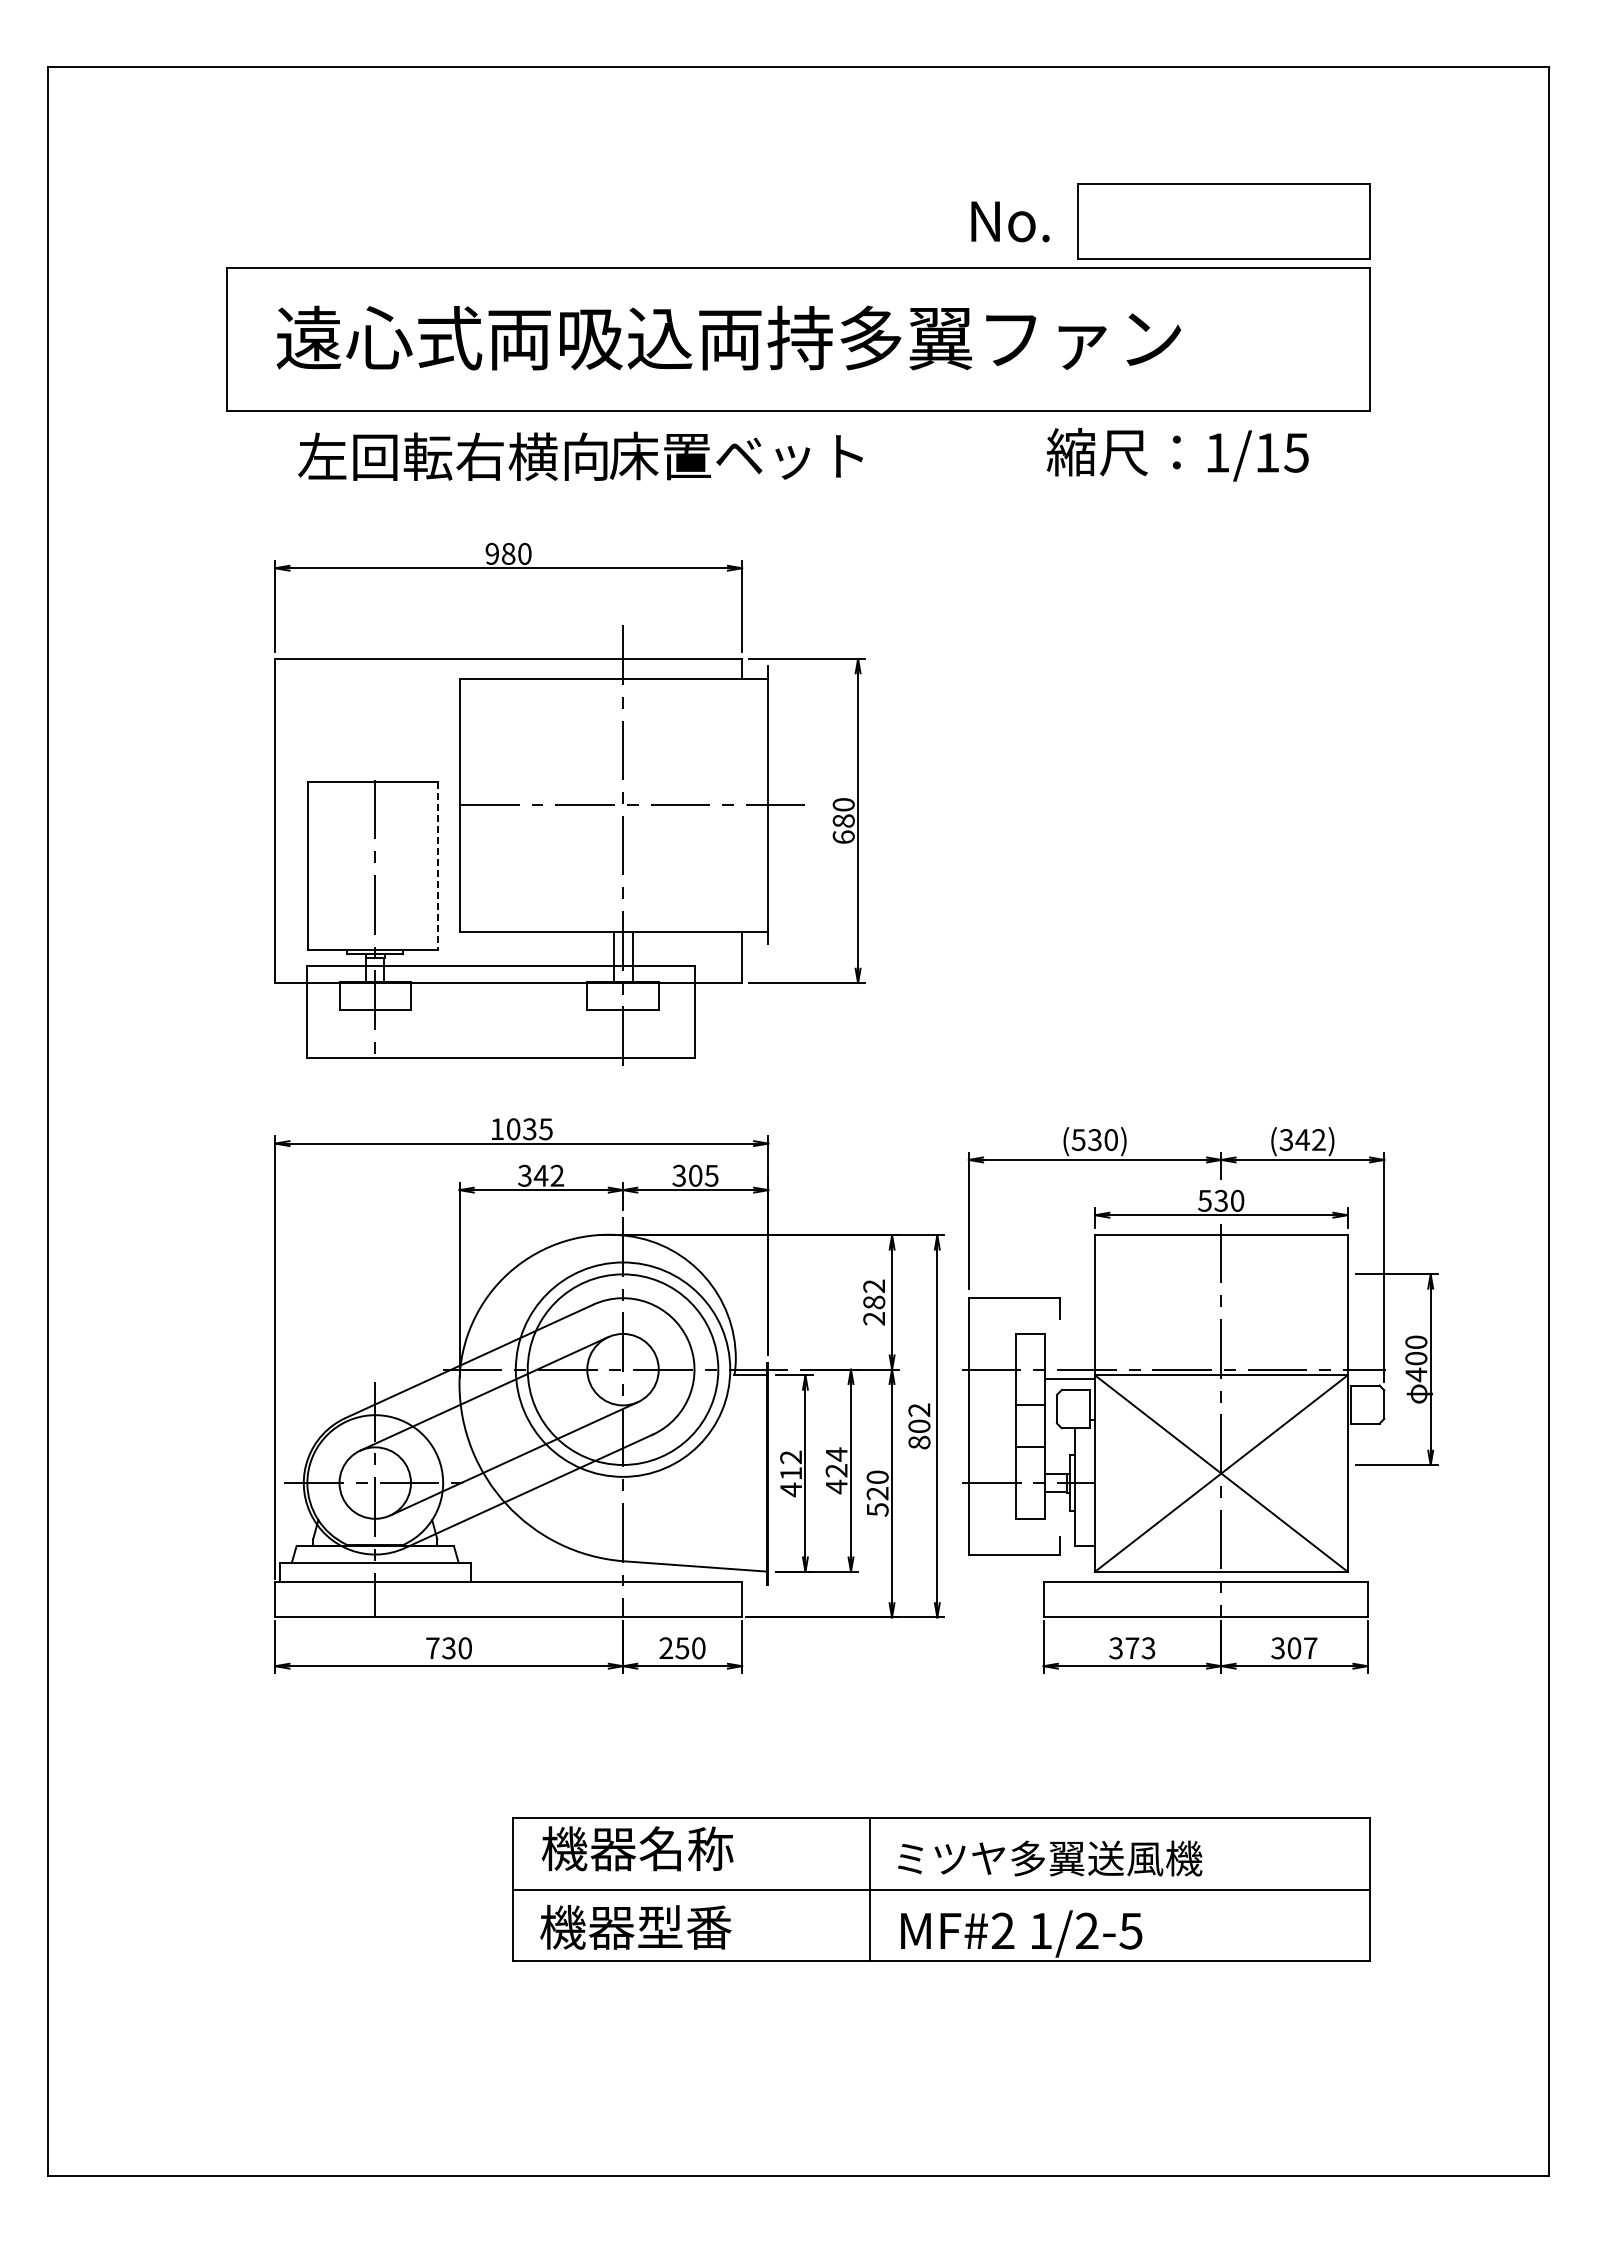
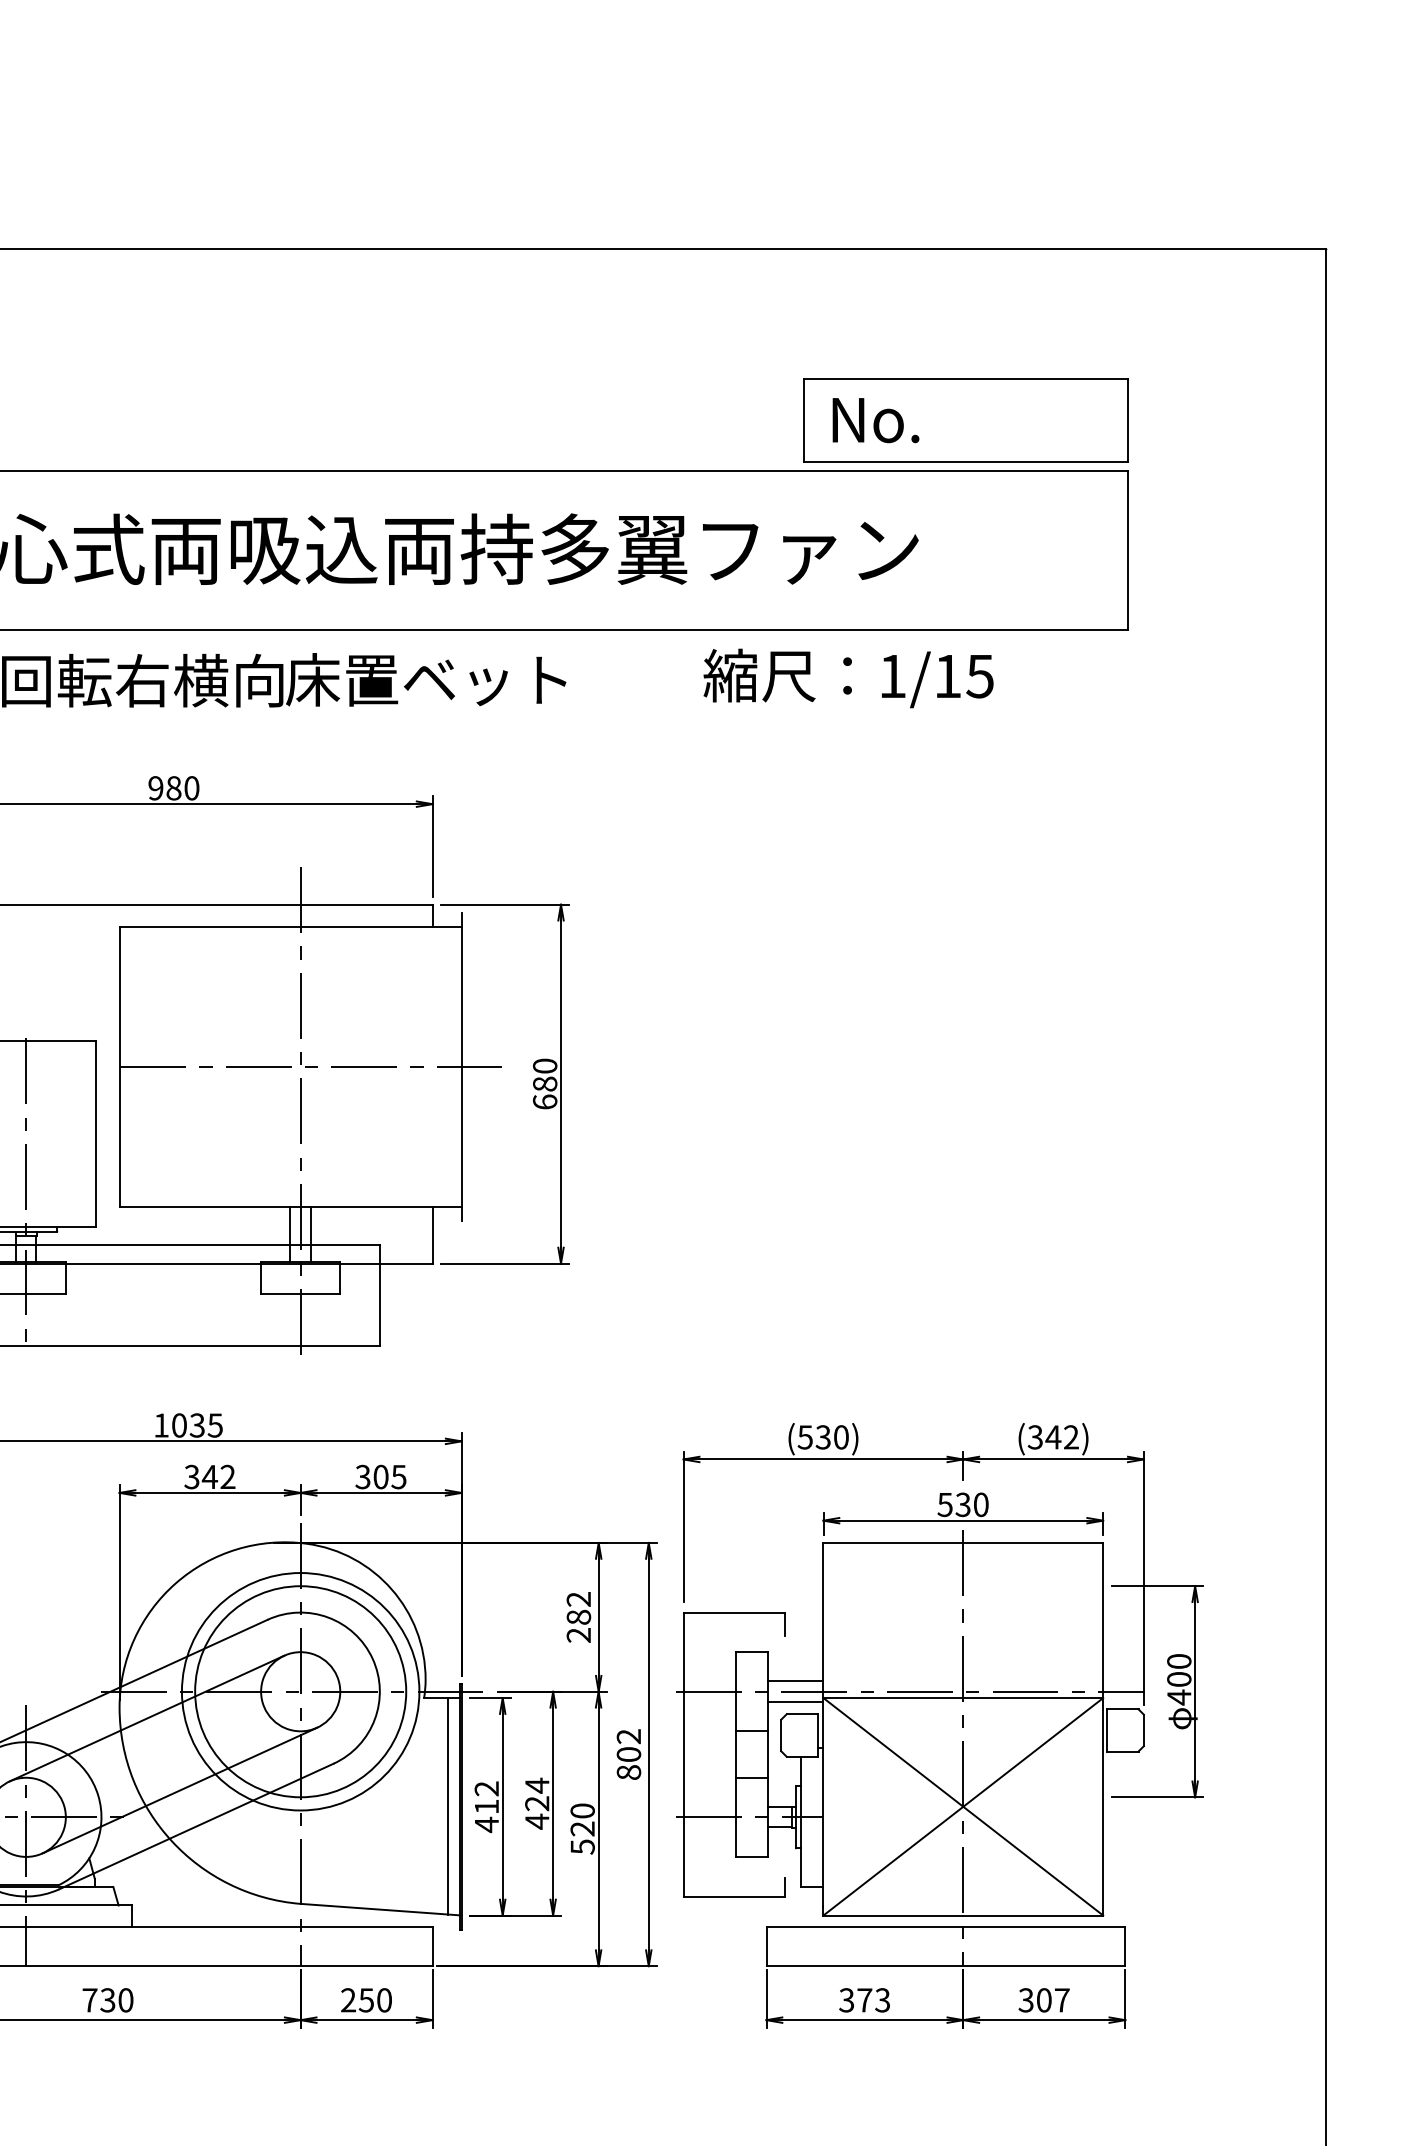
text: (1010, 221) -> (875, 420), moved
text: (1177, 454) -> (848, 678), moved
line: (438, 865) -> (96, 1133), dashed -> solid
line: (1070, 1360) -> (796, 1681), added
line: (756, 1472) -> (448, 1805), added

